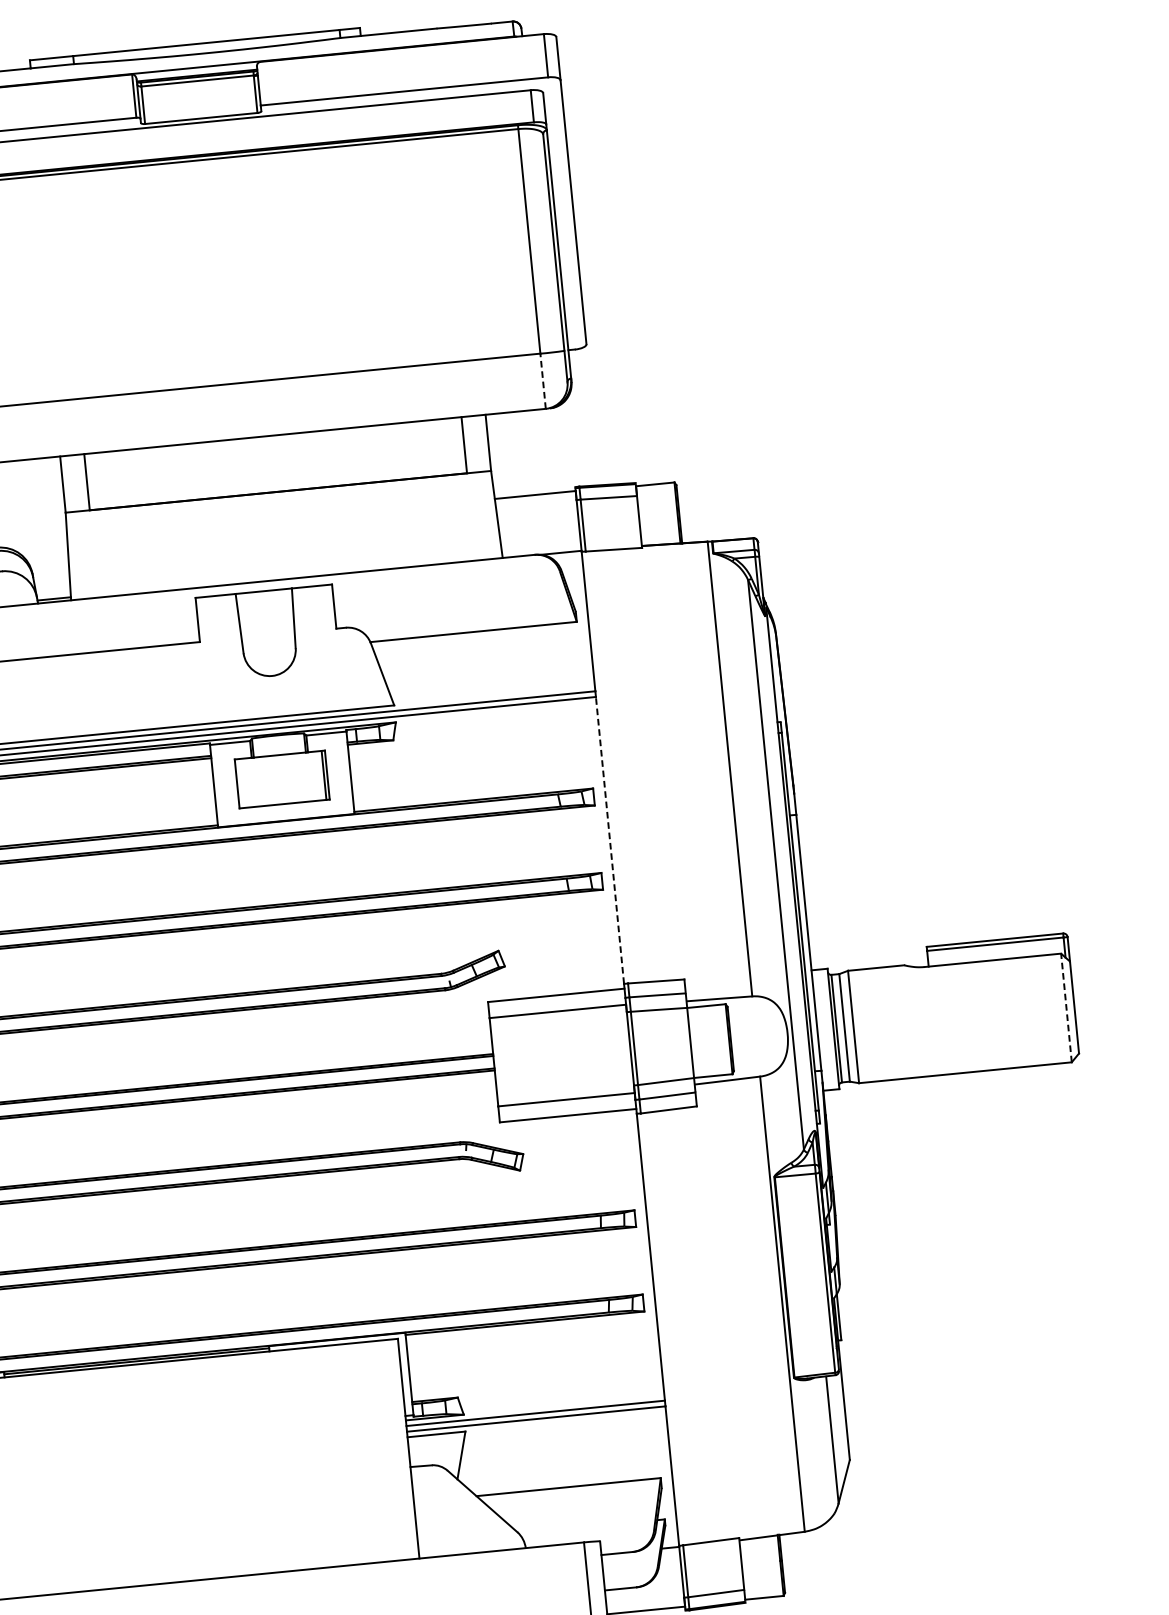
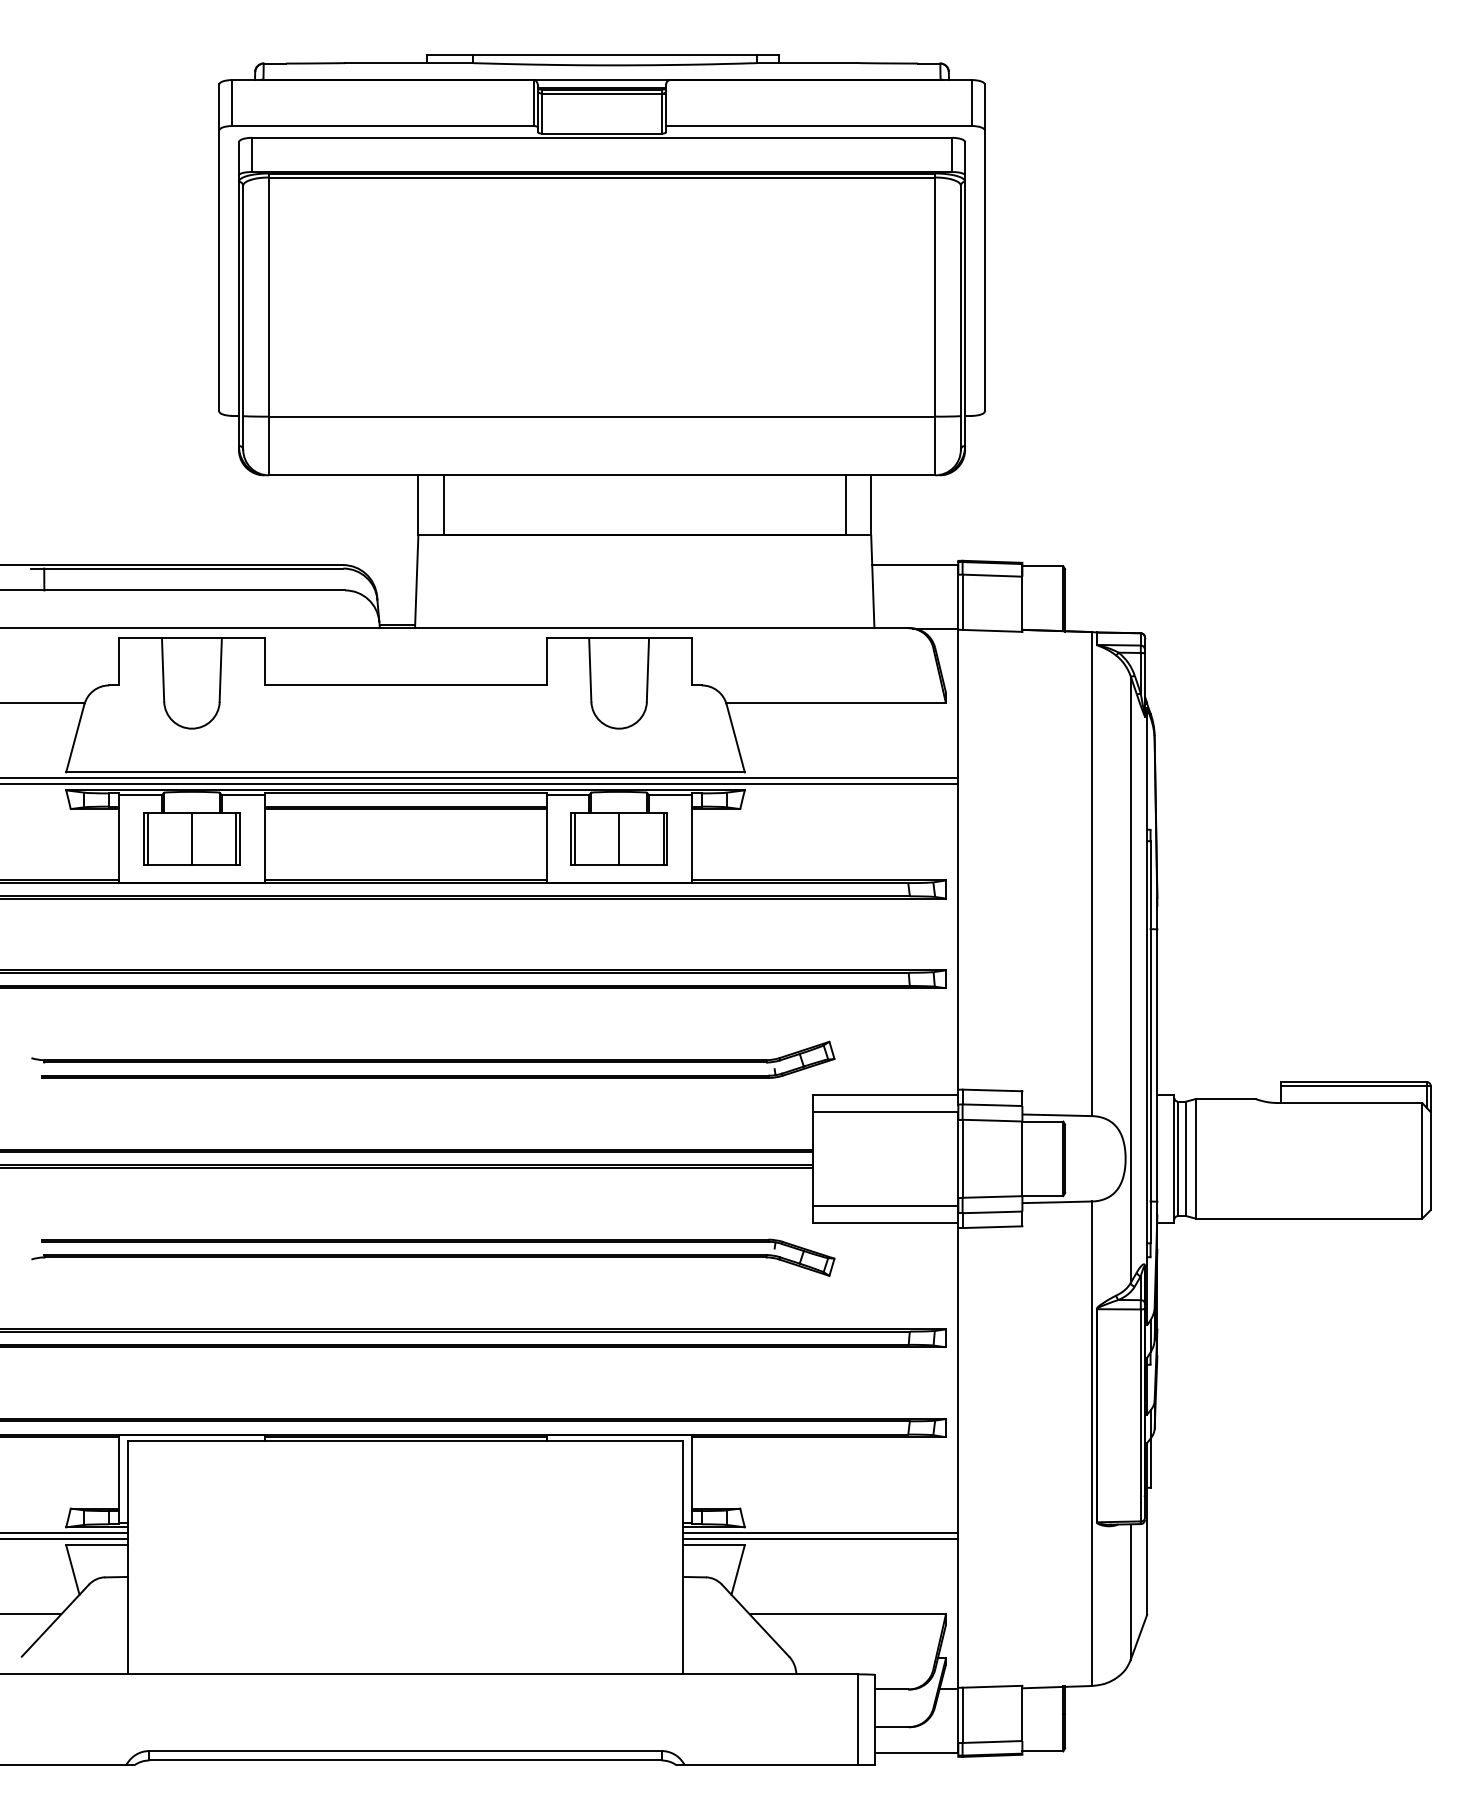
line: (543, 380) -> (935, 445), dashed -> solid
line: (282, 779) -> (619, 838), added
line: (240, 783) -> (574, 838), added
line: (610, 839) -> (958, 936), dashed -> solid
line: (1066, 1007) -> (1422, 1160), dashed -> solid

